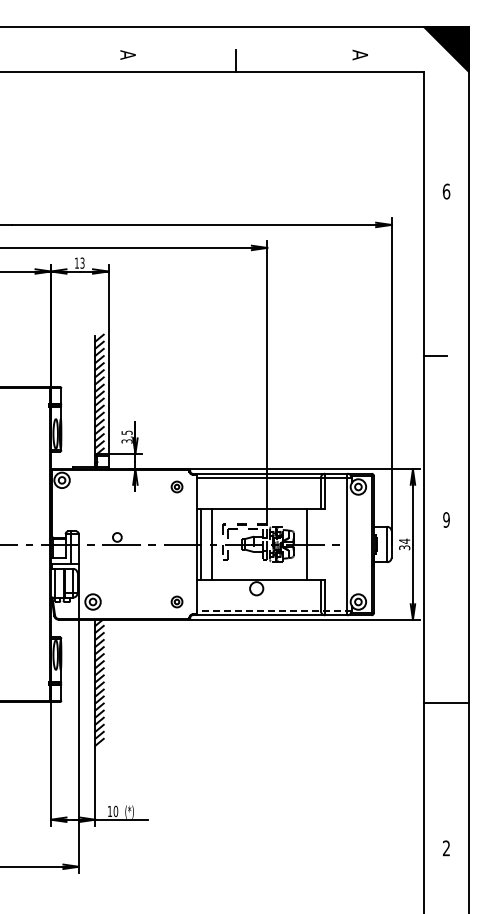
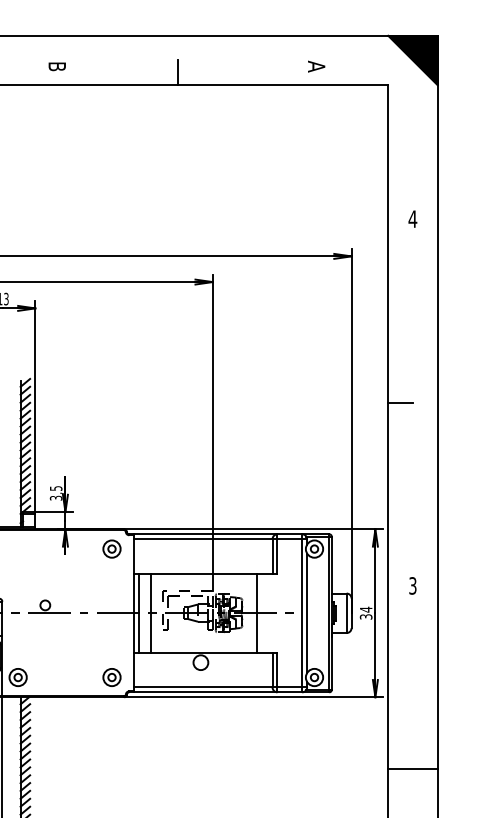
text: (127, 54) -> (56, 66), A -> B
text: (446, 191) -> (412, 219), 6 -> 4
part: (176, 486) -> (111, 548), size x1.43
text: (446, 519) -> (412, 585), 9 -> 3
line: (351, 544) -> (306, 613), added
part: (176, 601) -> (111, 676), size x1.43
line: (273, 610) -> (219, 686), dashed -> solid
line: (446, 703) -> (412, 769), moved

